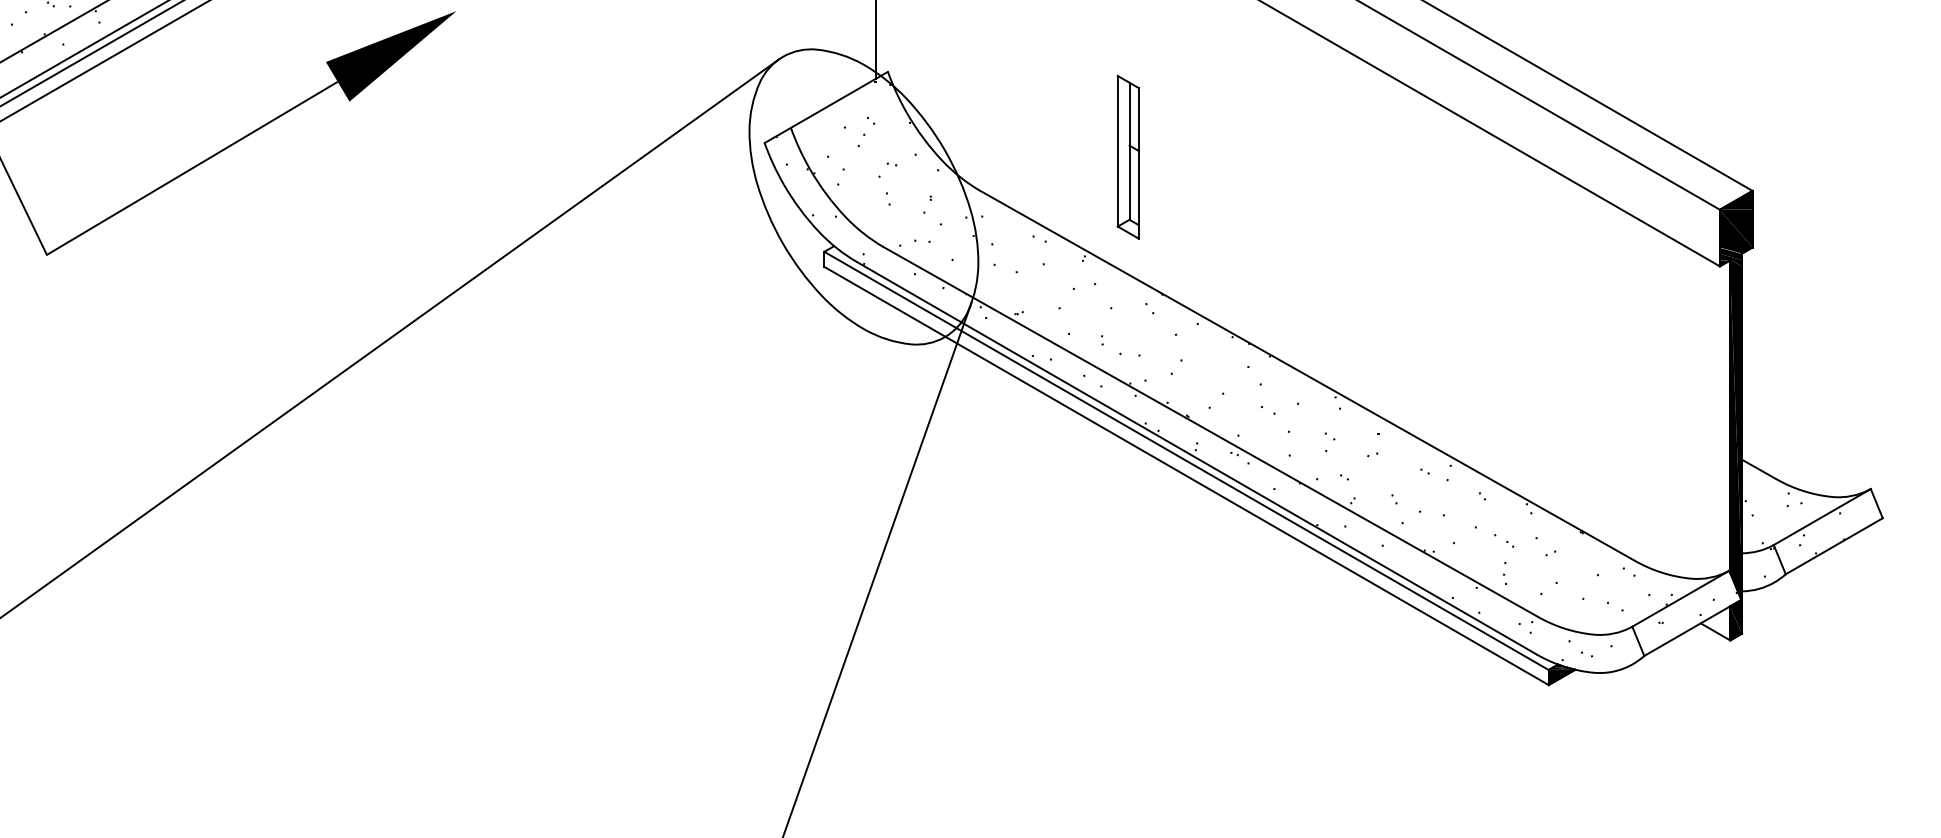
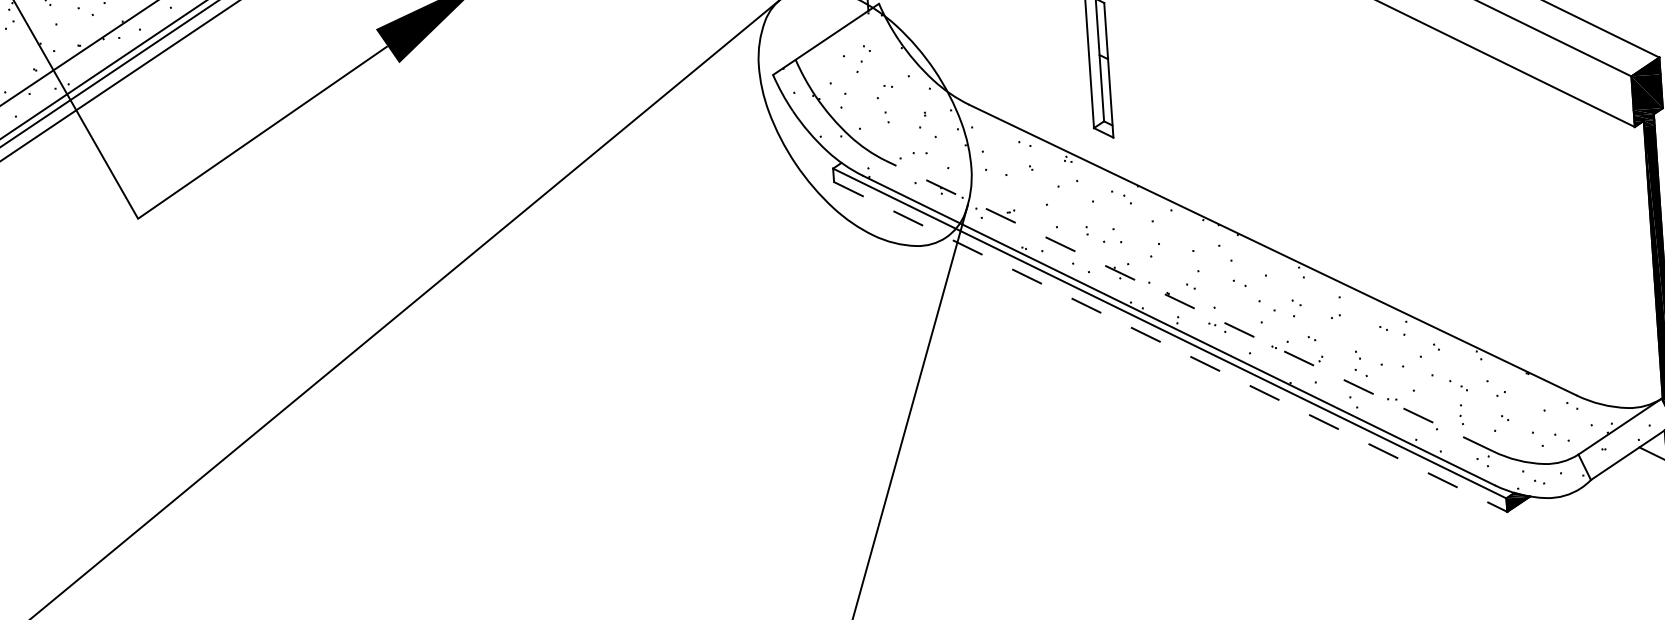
line: (1210, 431) -> (1189, 305), solid -> dashed
line: (1187, 476) -> (1171, 347), solid -> dashed

